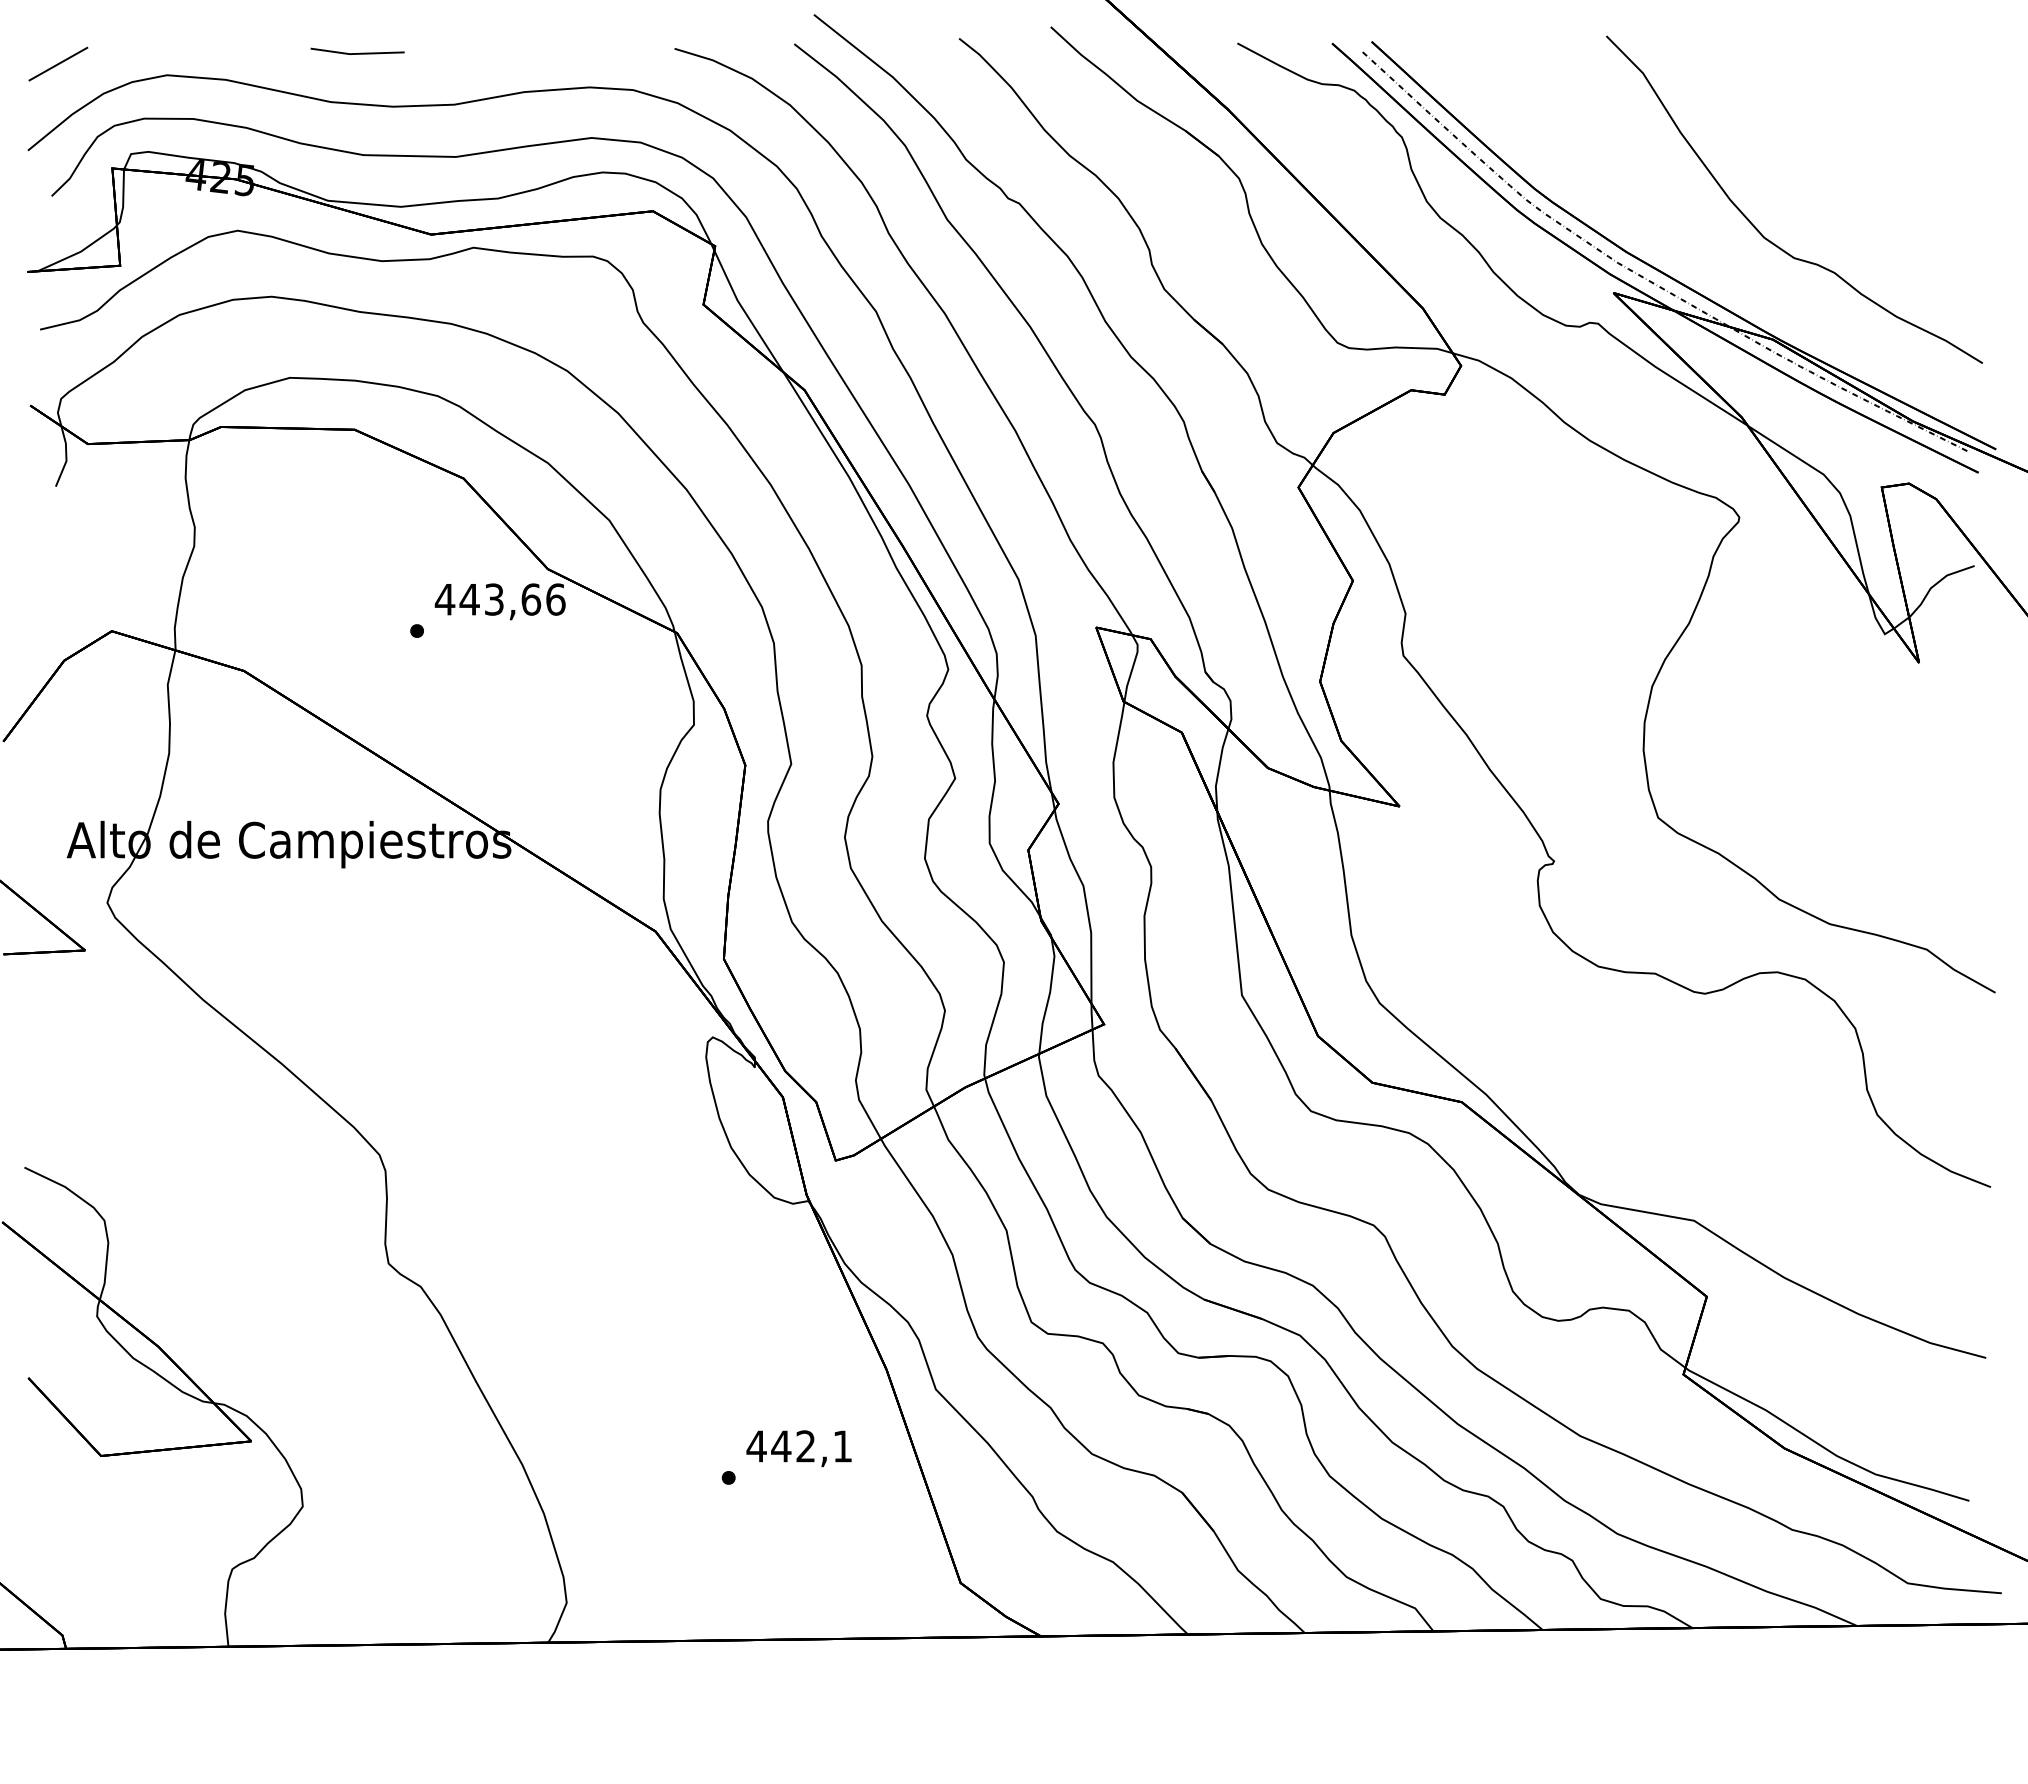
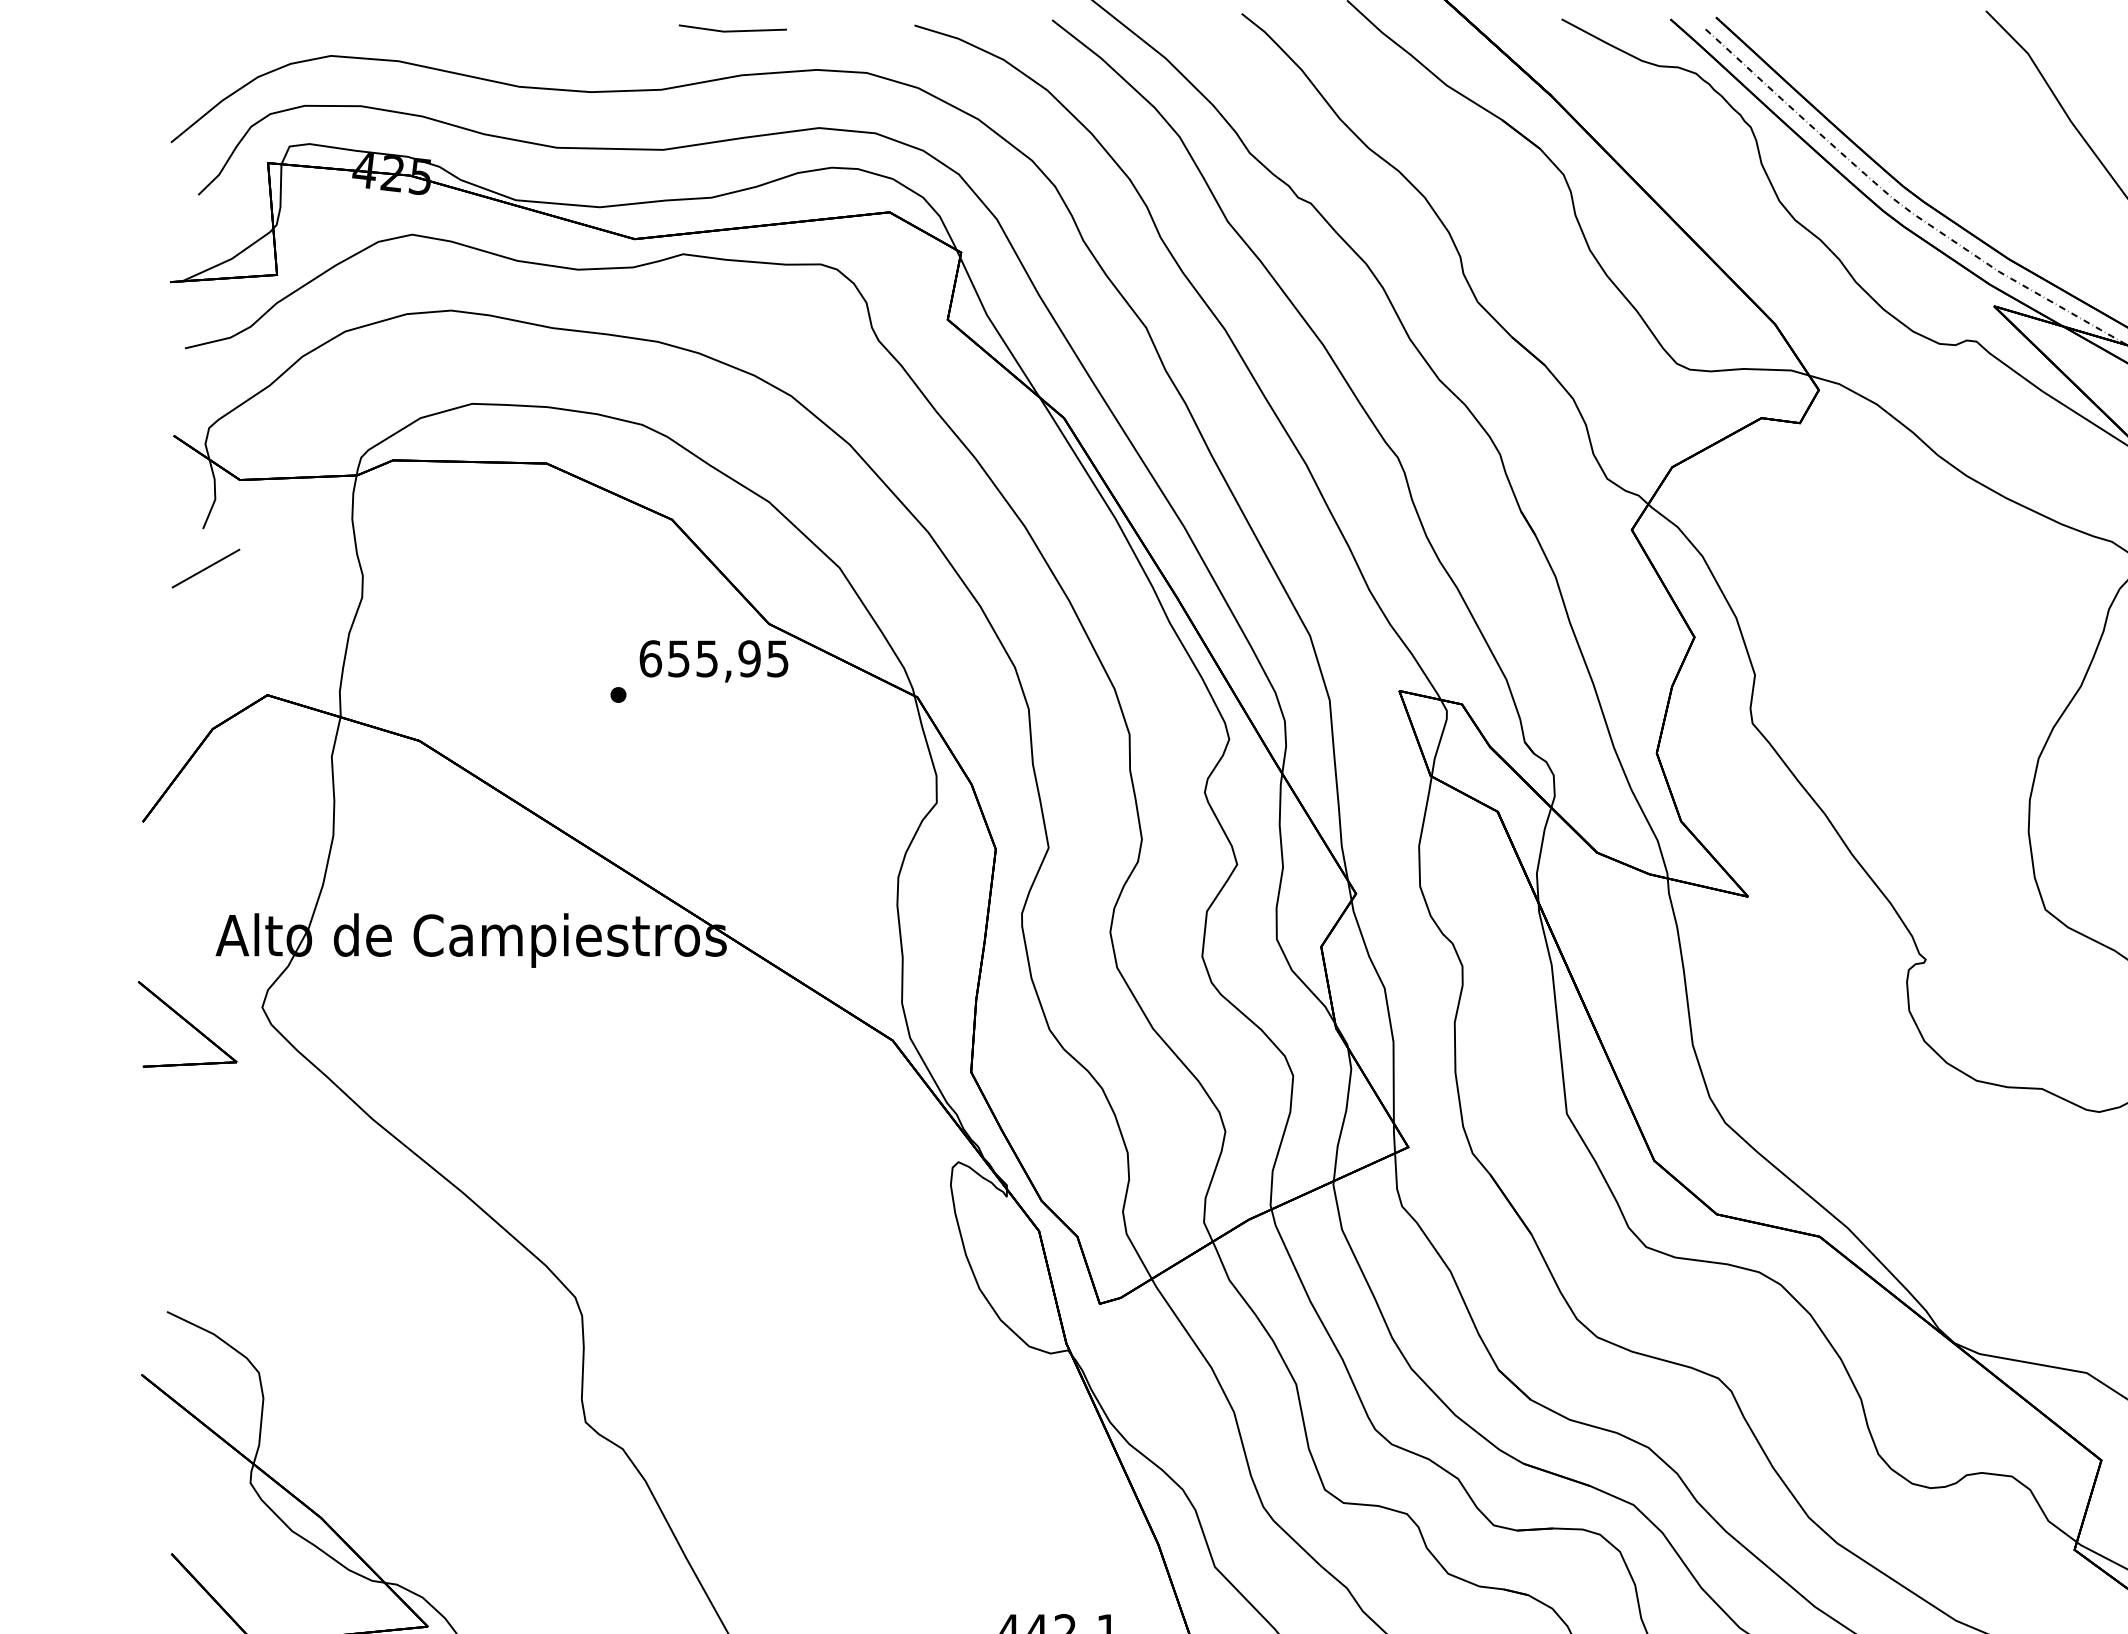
line: (359, 52) -> (735, 29), moved
line: (58, 63) -> (206, 567), moved
text: (499, 599) -> (713, 658), 443,66 -> 655,95

